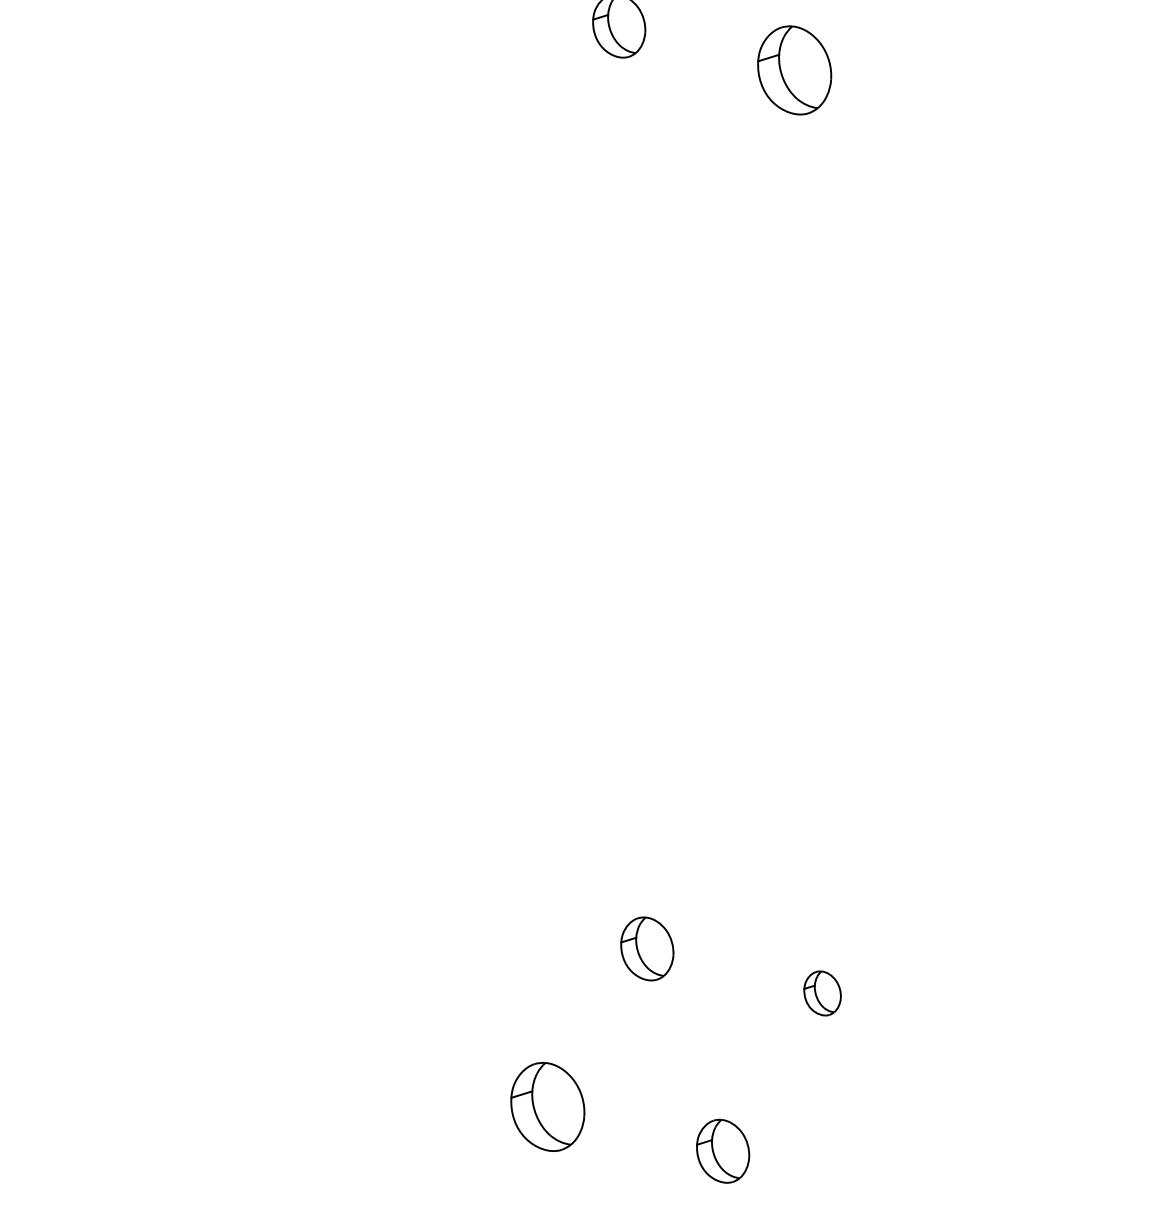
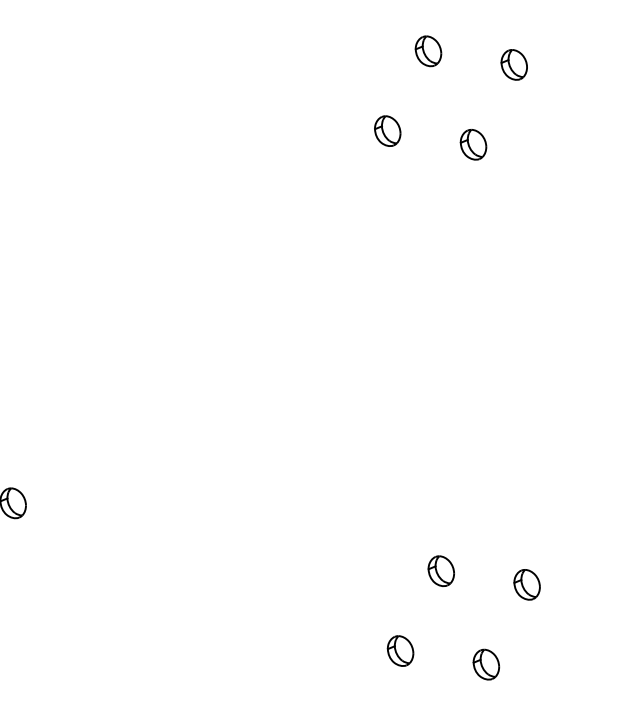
part: (794, 69) -> (473, 144), size x0.71
part: (821, 992) -> (526, 584), size x1.43
part: (547, 1105) -> (400, 650), size x0.71

